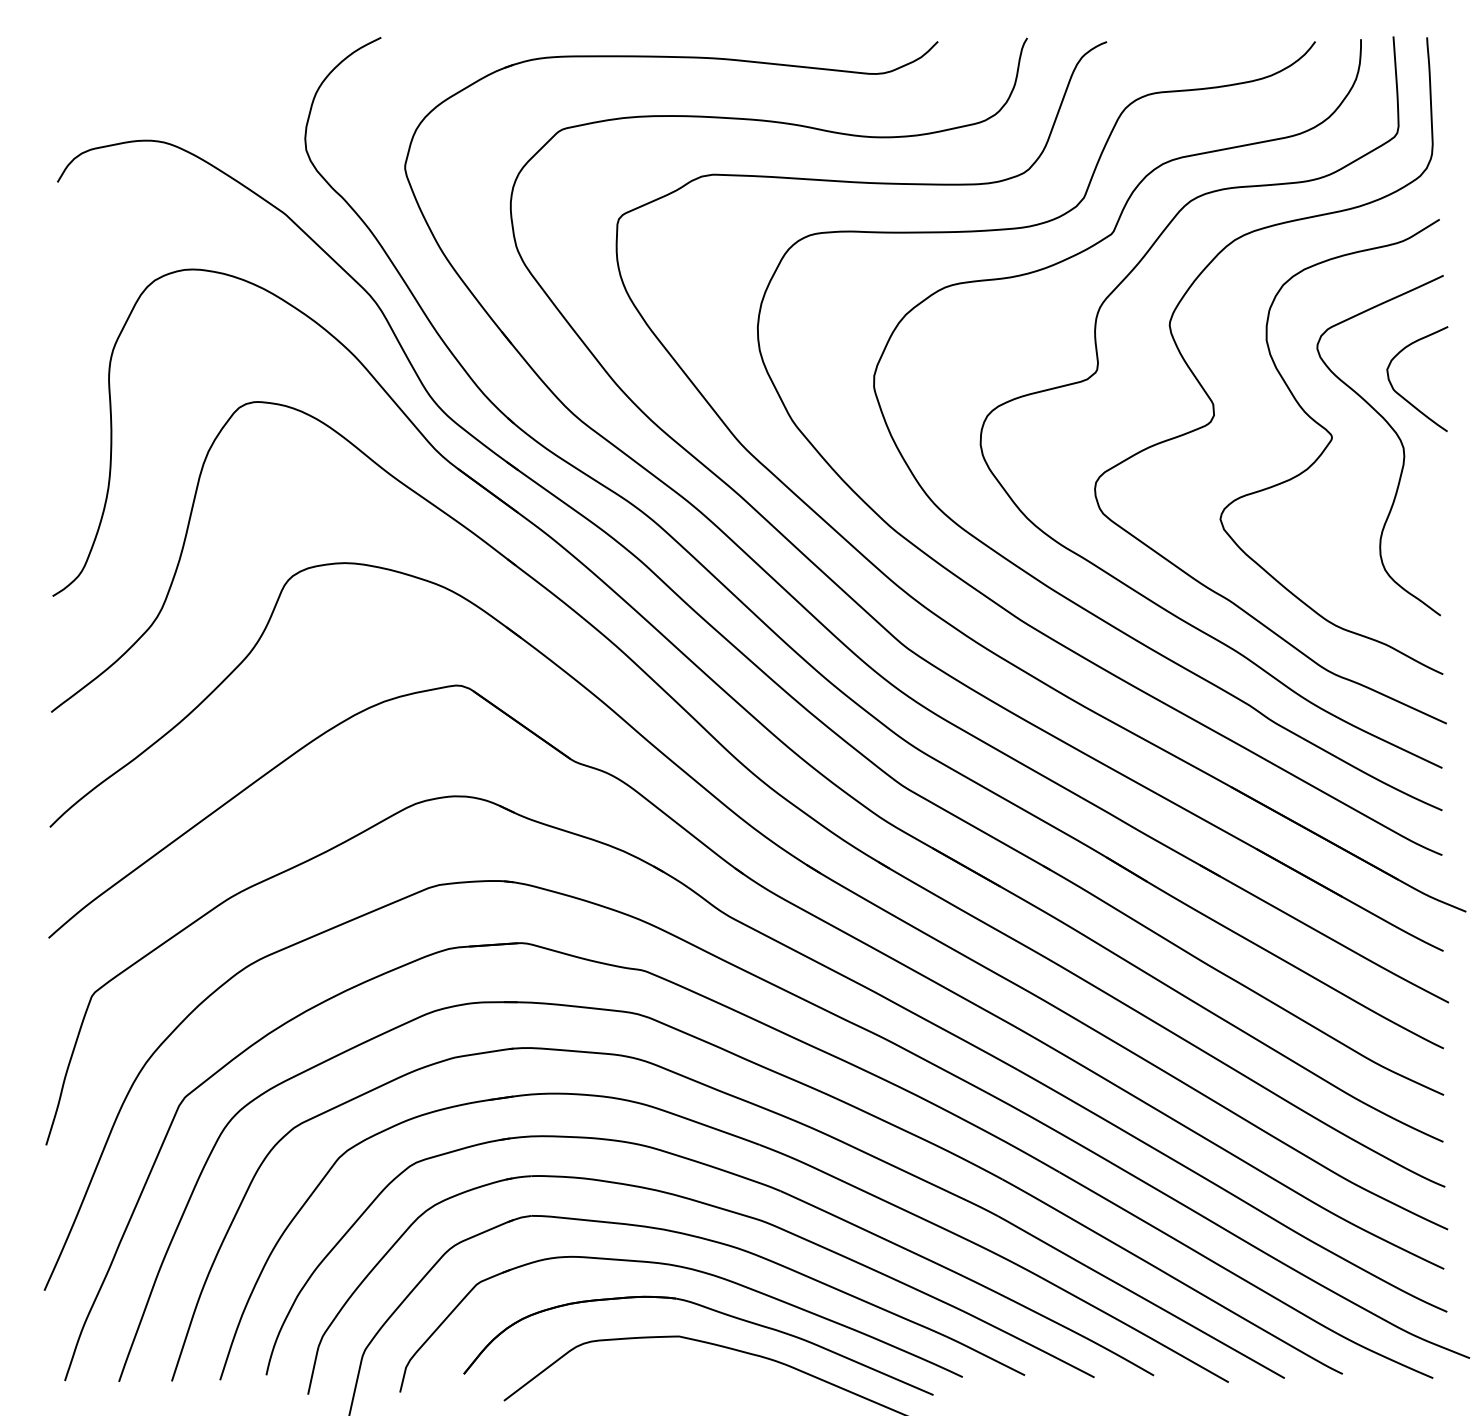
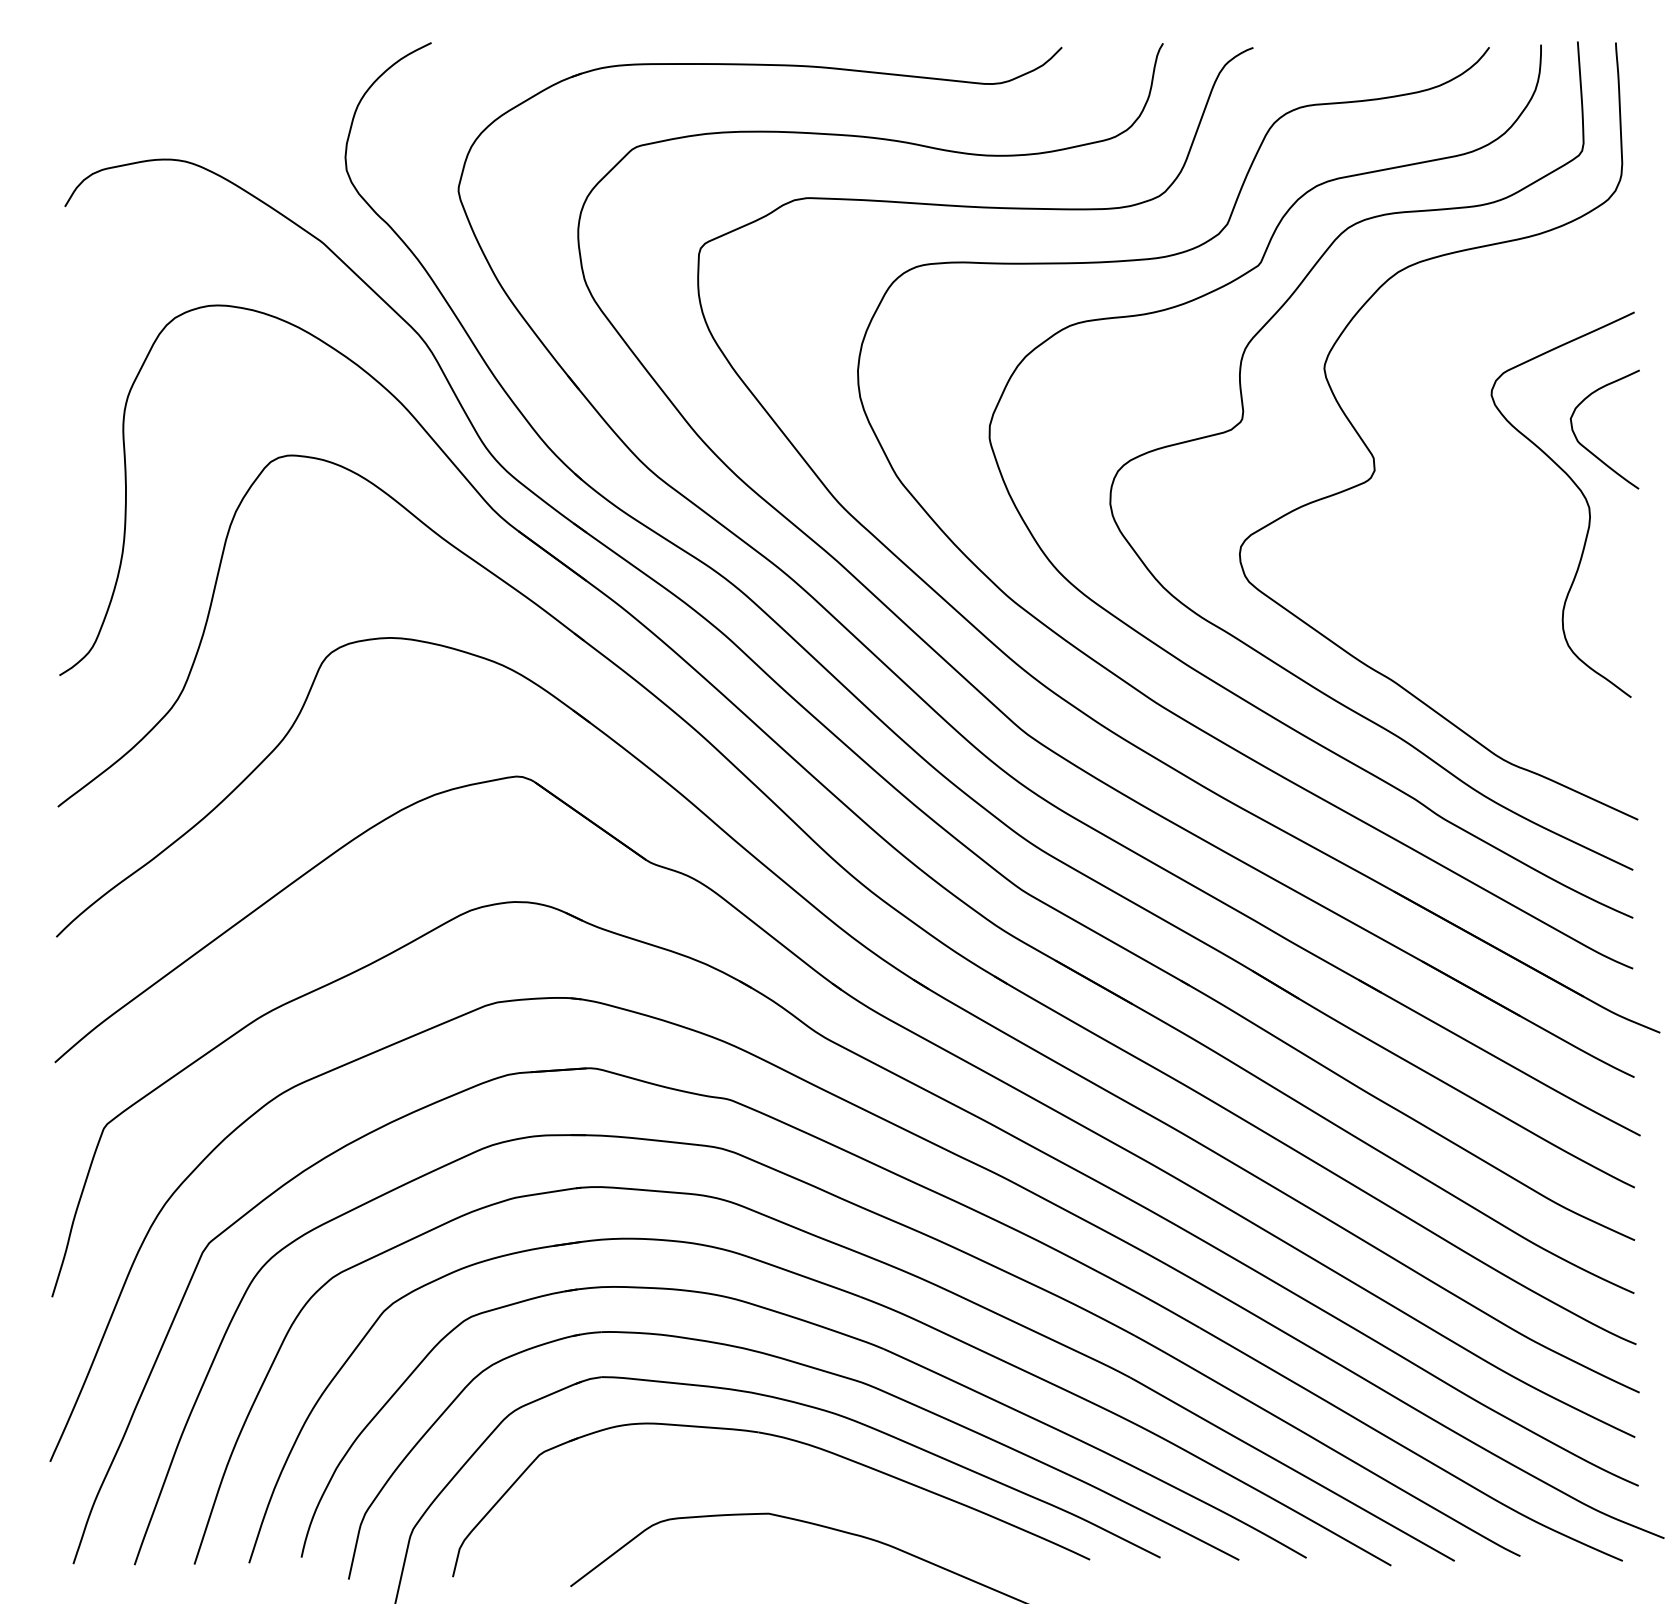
curve: (1329, 444) -> (1505, 503), removed
part: (711, 1310) -> (805, 1484), removed

